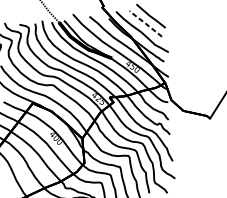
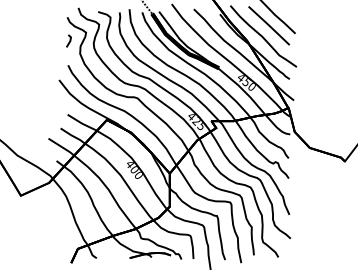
line: (146, 23) -> (269, 25), dashed -> solid

